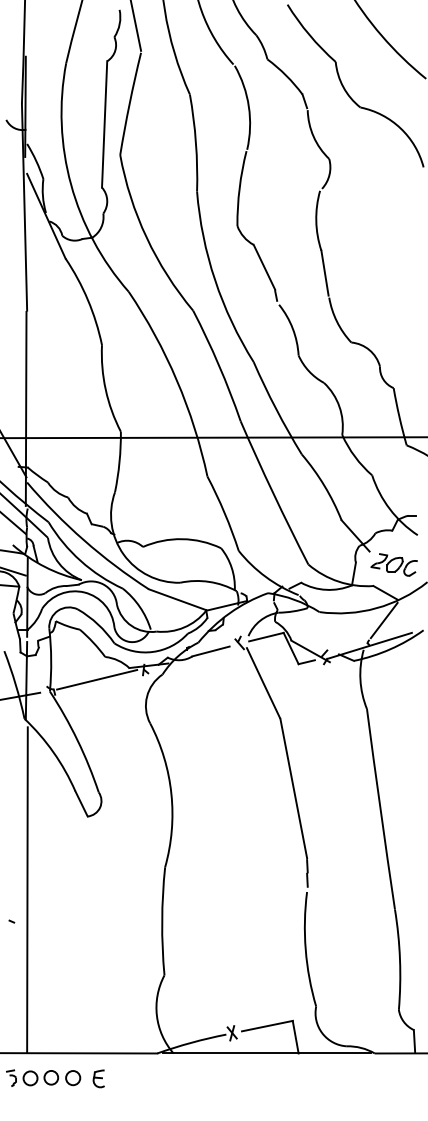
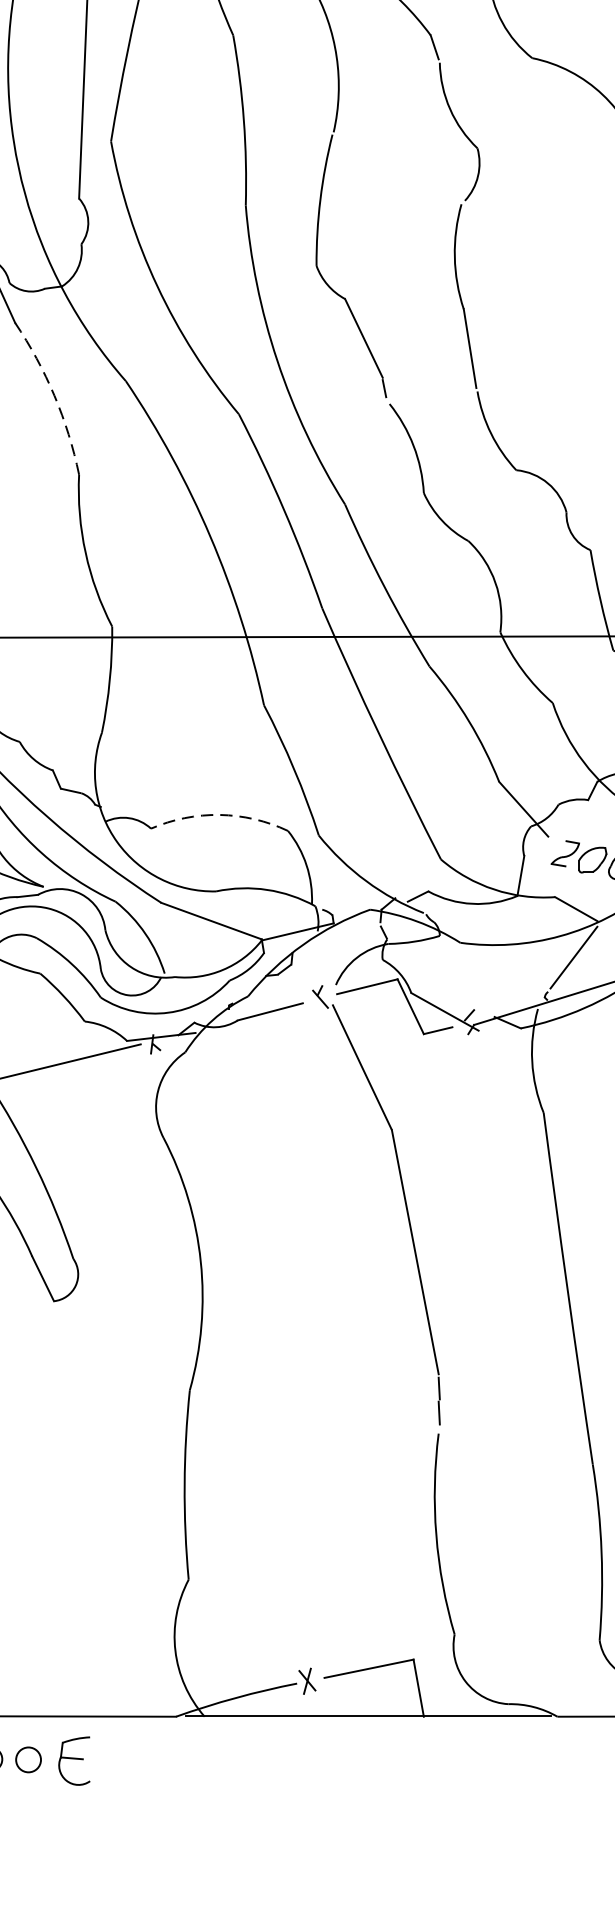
arc: (87, 300) -> (53, 396), solid -> dashed
arc: (182, 539) -> (220, 815), solid -> dashed
part: (98, 1078) -> (72, 1760), size x1.6

